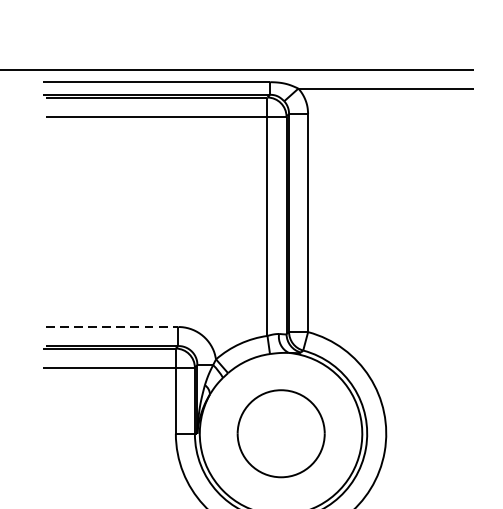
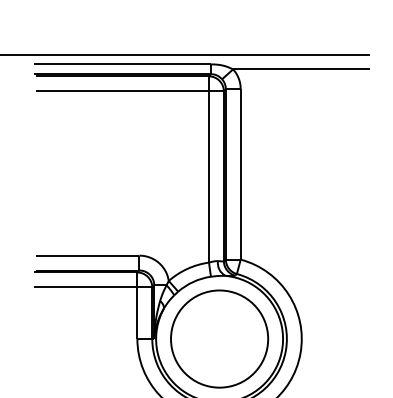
line: (111, 326) -> (87, 255), dashed -> solid
part: (280, 433) -> (219, 338), size x1.43

